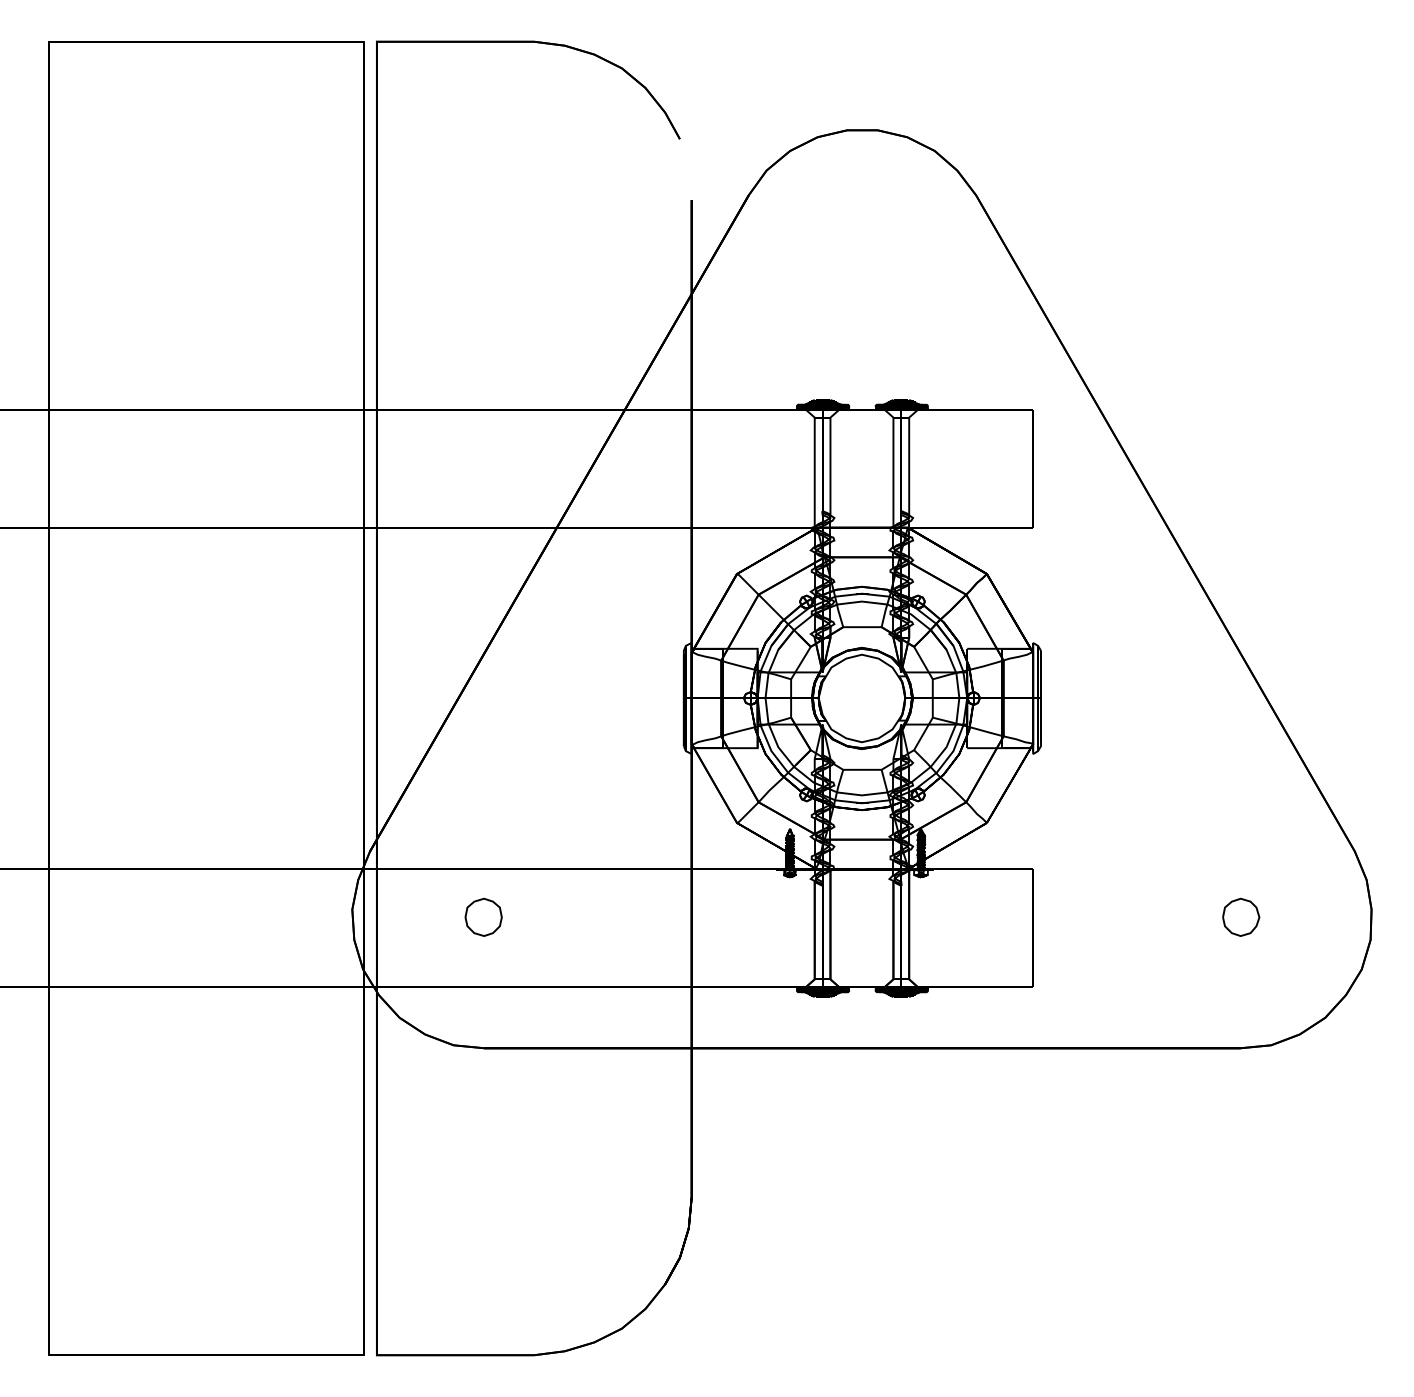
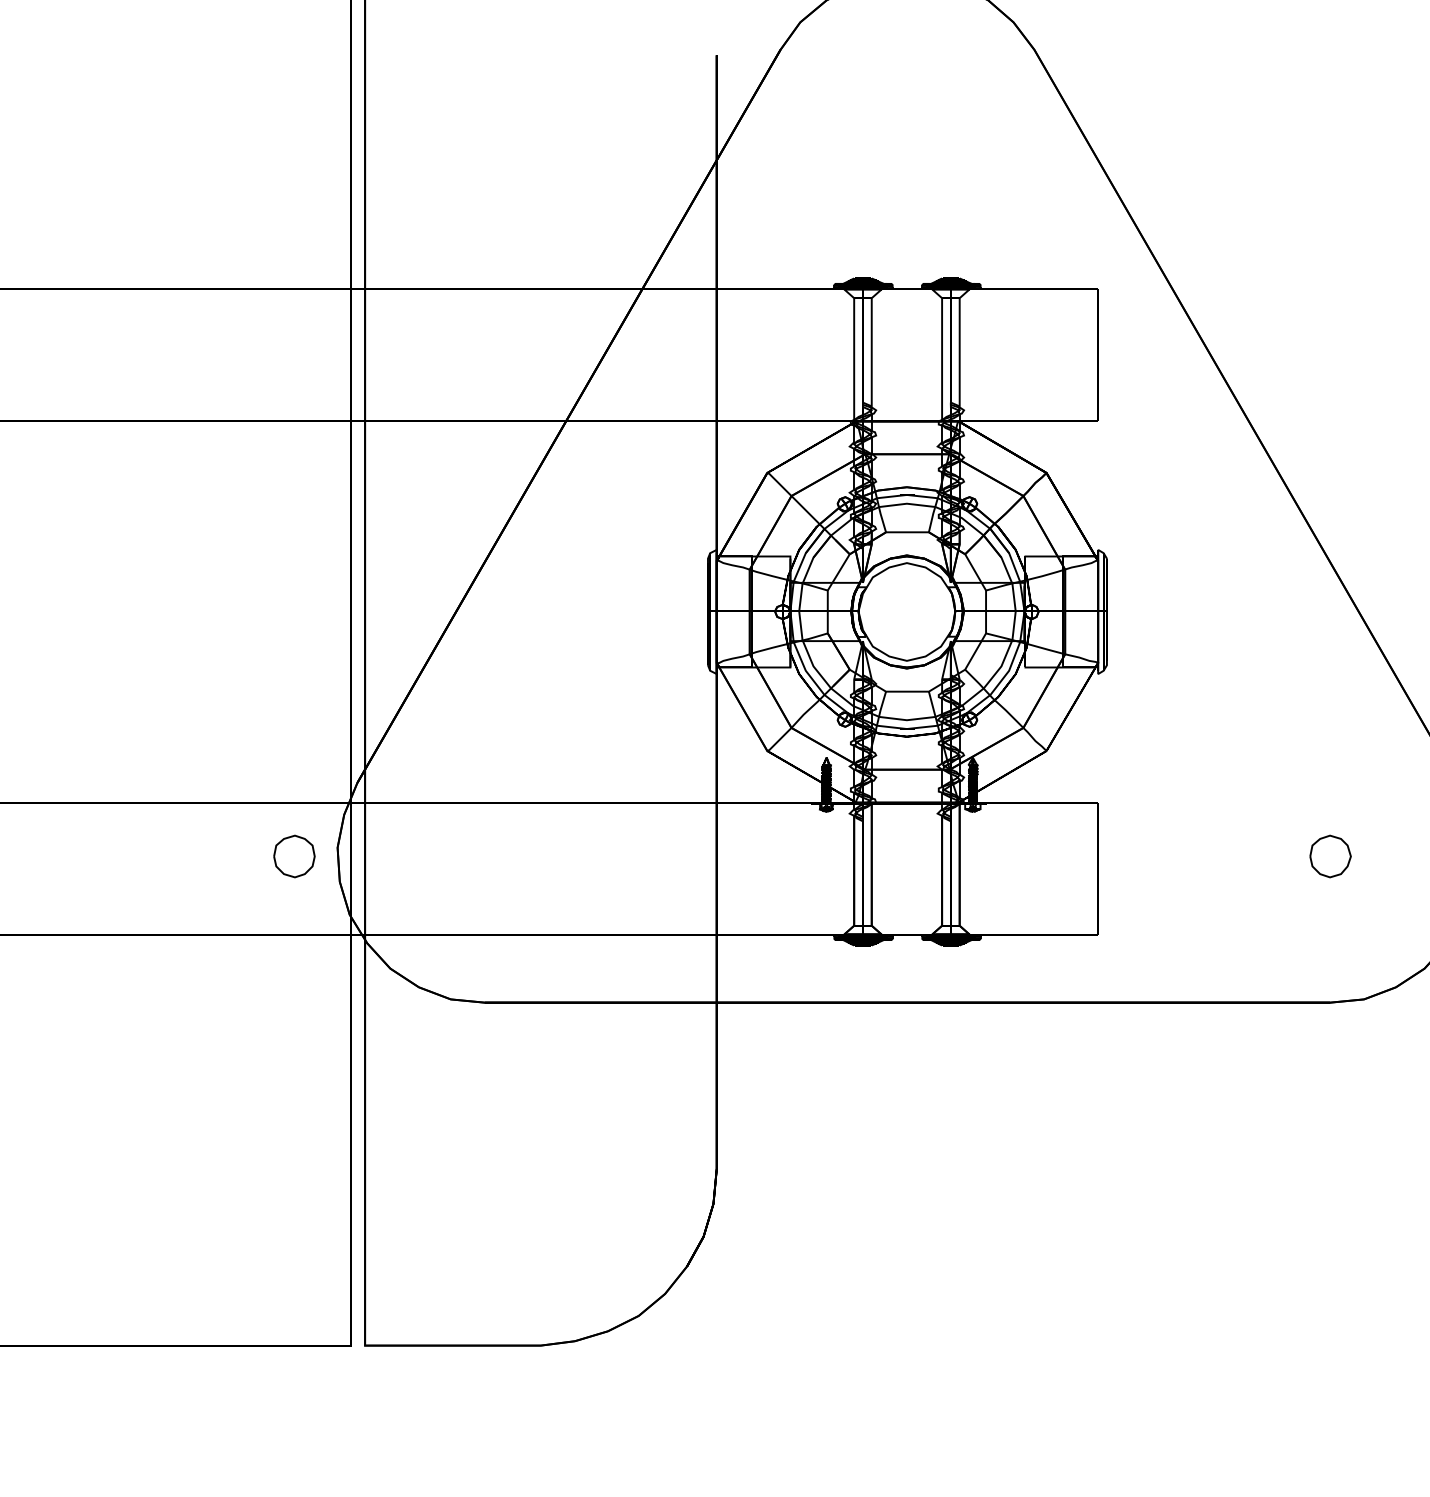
part: (483, 916) -> (294, 855), moved

